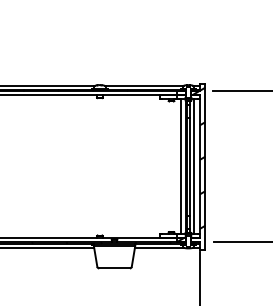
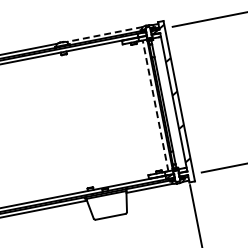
line: (144, 85) -> (104, 34), solid -> dashed
line: (180, 166) -> (155, 105), solid -> dashed
line: (194, 166) -> (168, 103), removed

